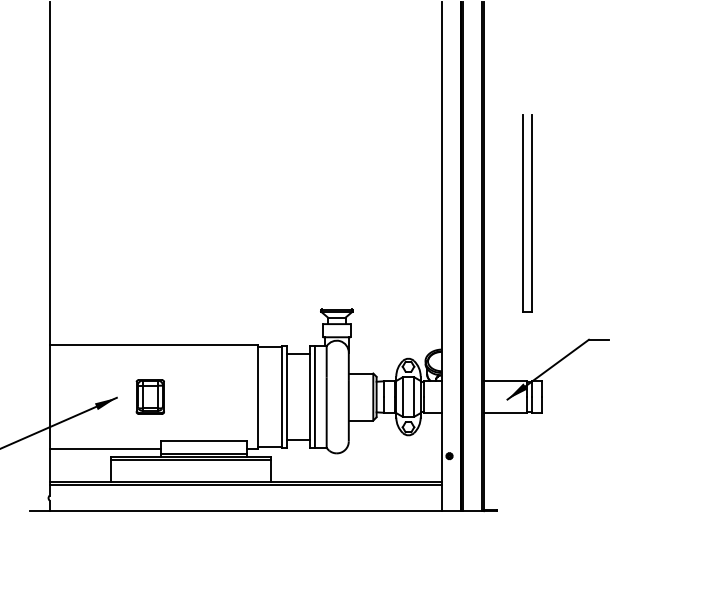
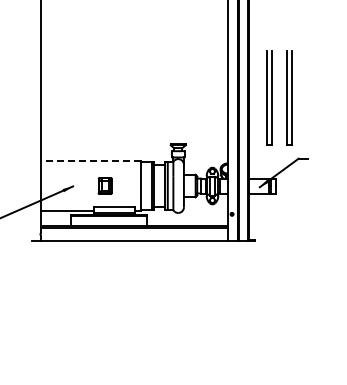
part: (569, 211) -> (289, 97), added
line: (153, 345) -> (90, 161), solid -> dashed
part: (149, 395) -> (104, 185), moved

